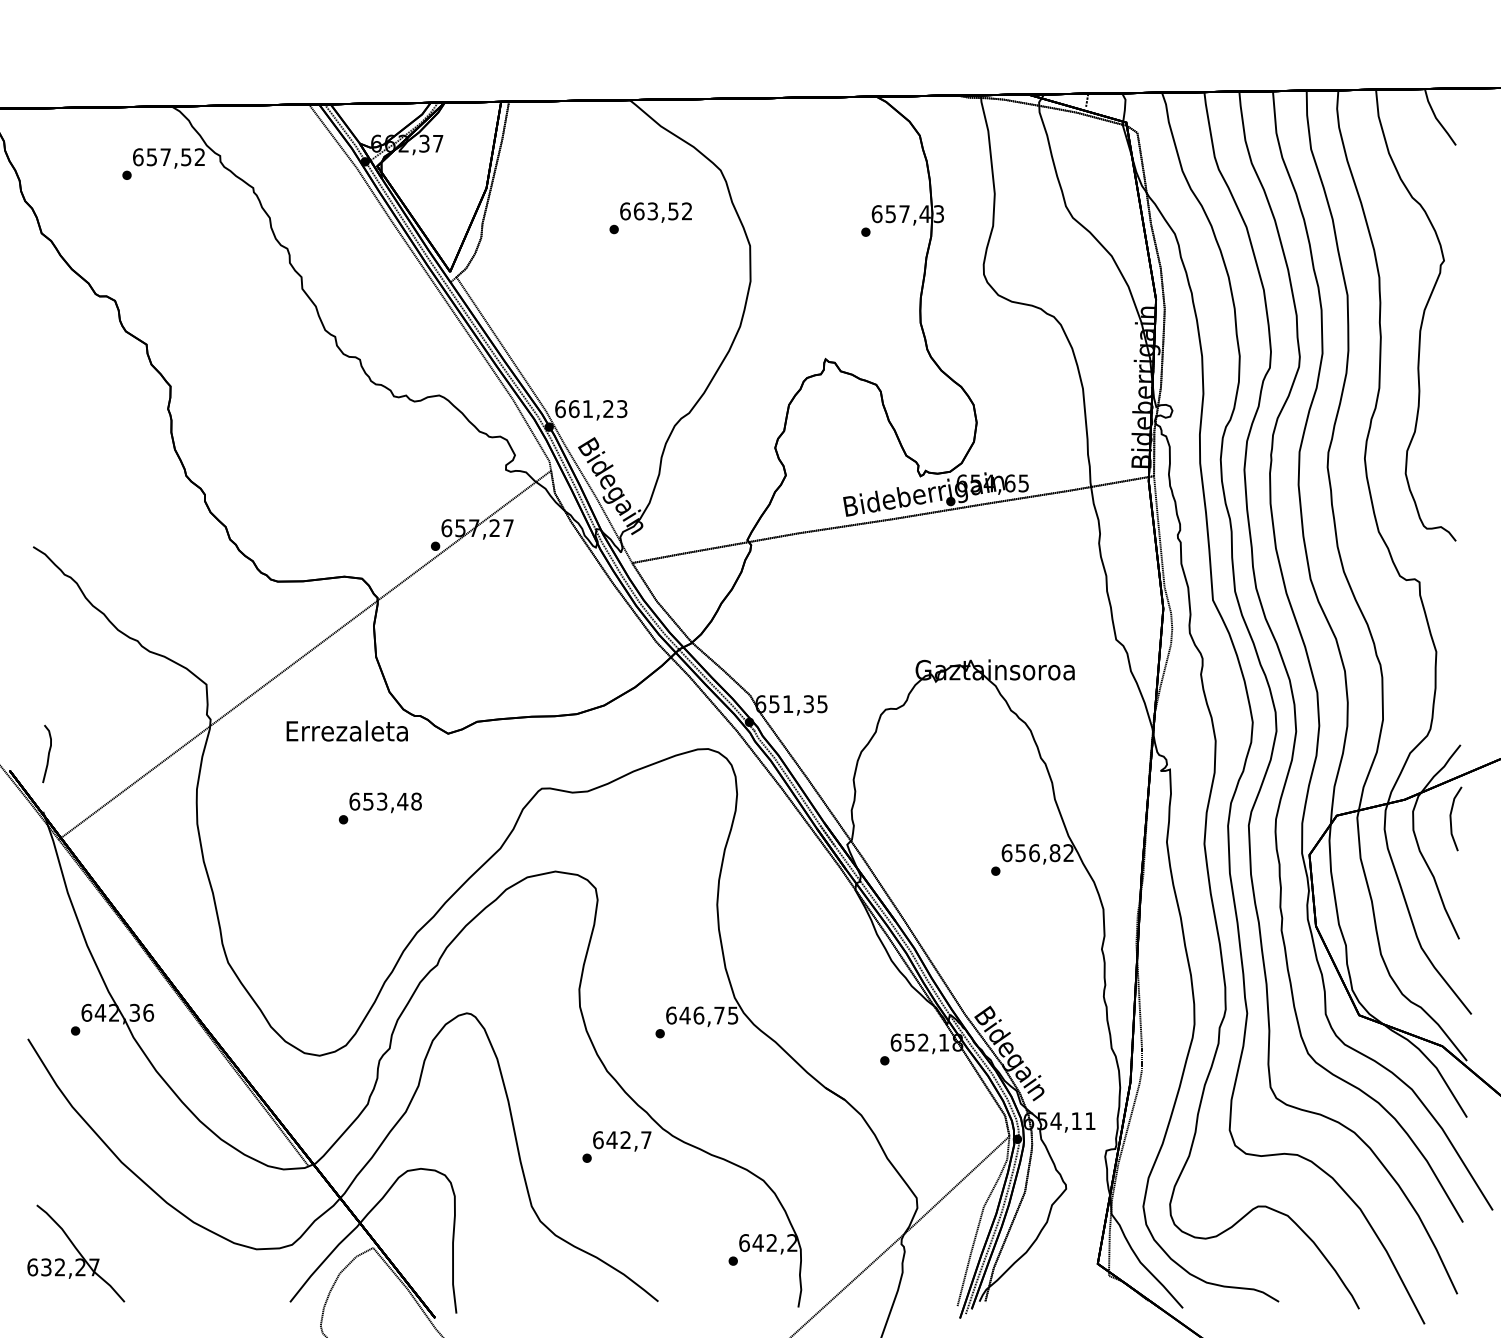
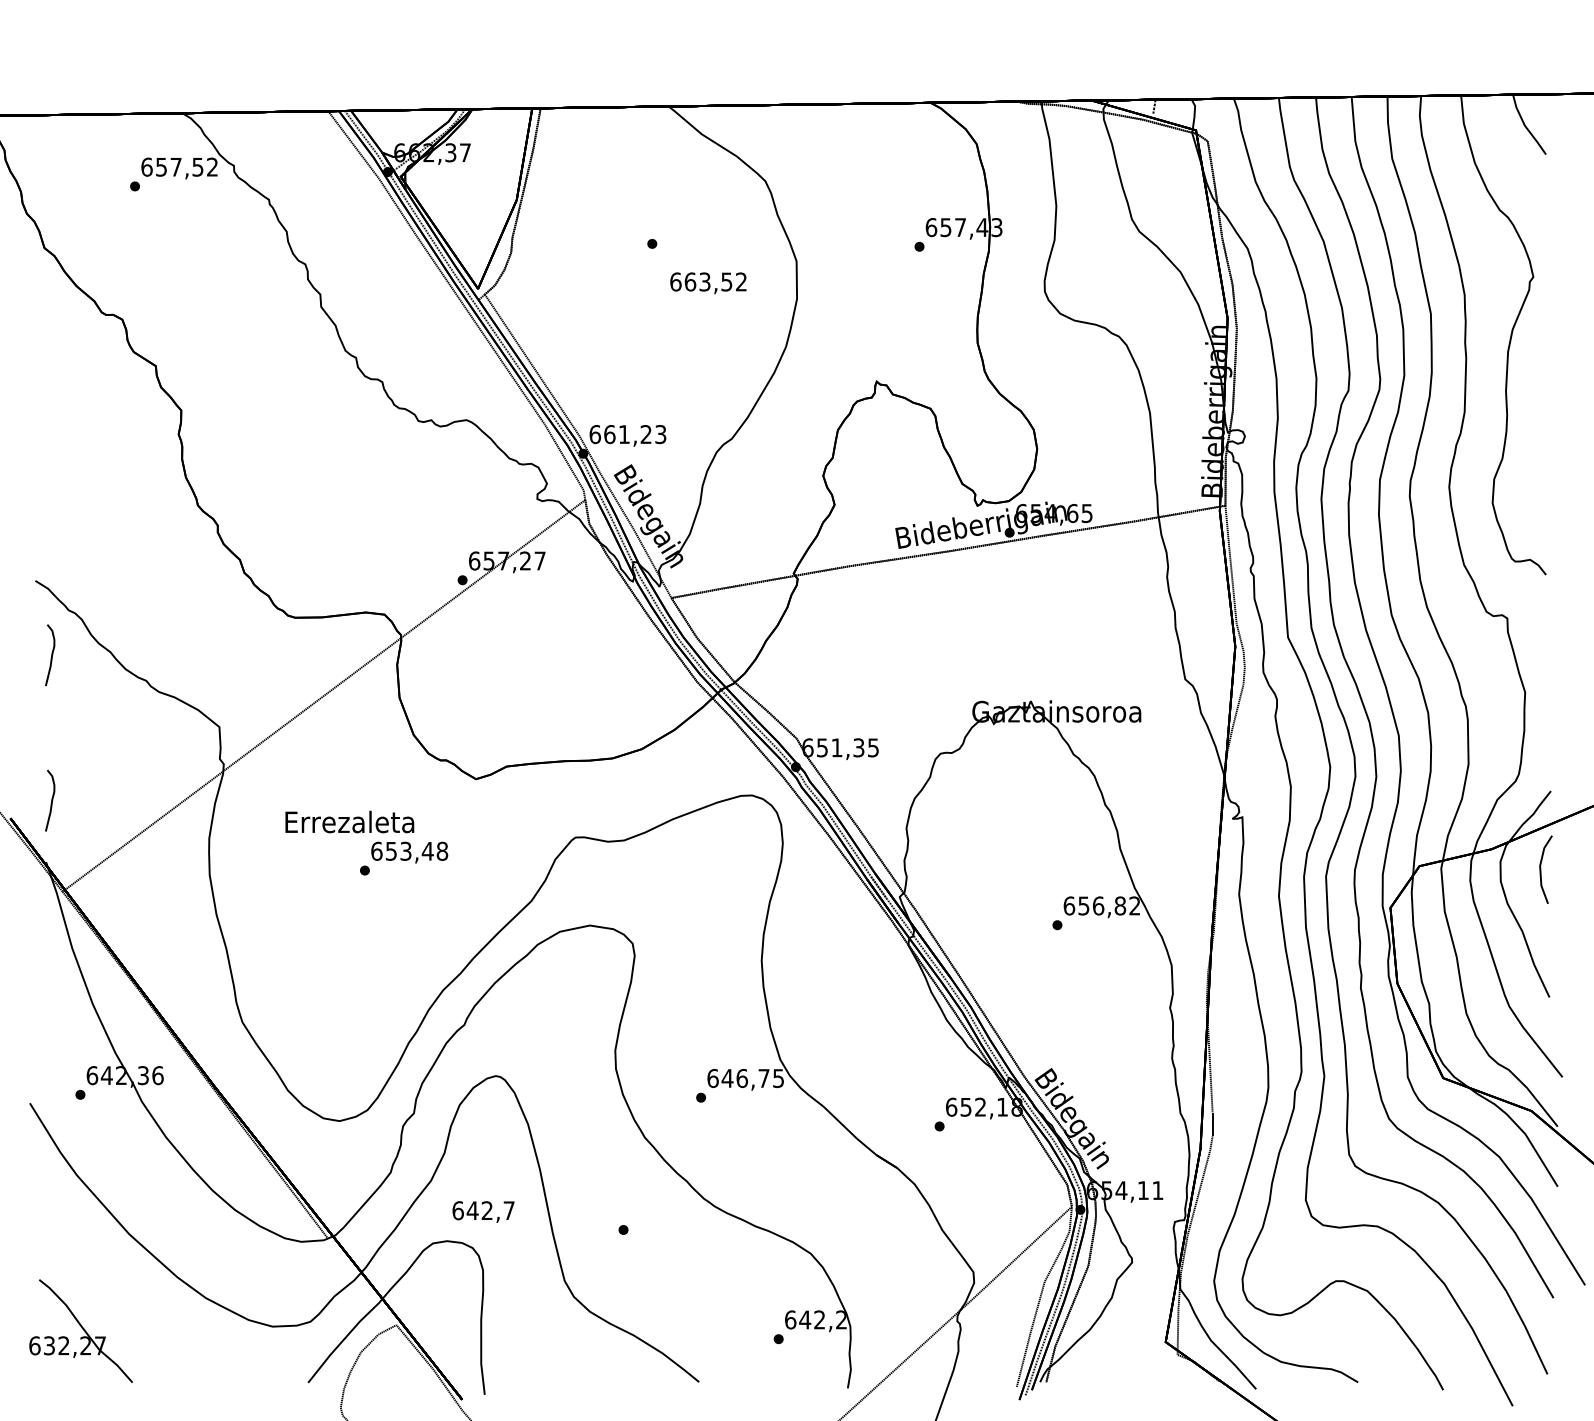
text: (655, 212) -> (707, 283), moved
curve: (48, 616) -> (51, 654), added
text: (346, 730) -> (348, 821), moved
text: (622, 1141) -> (483, 1212), moved

